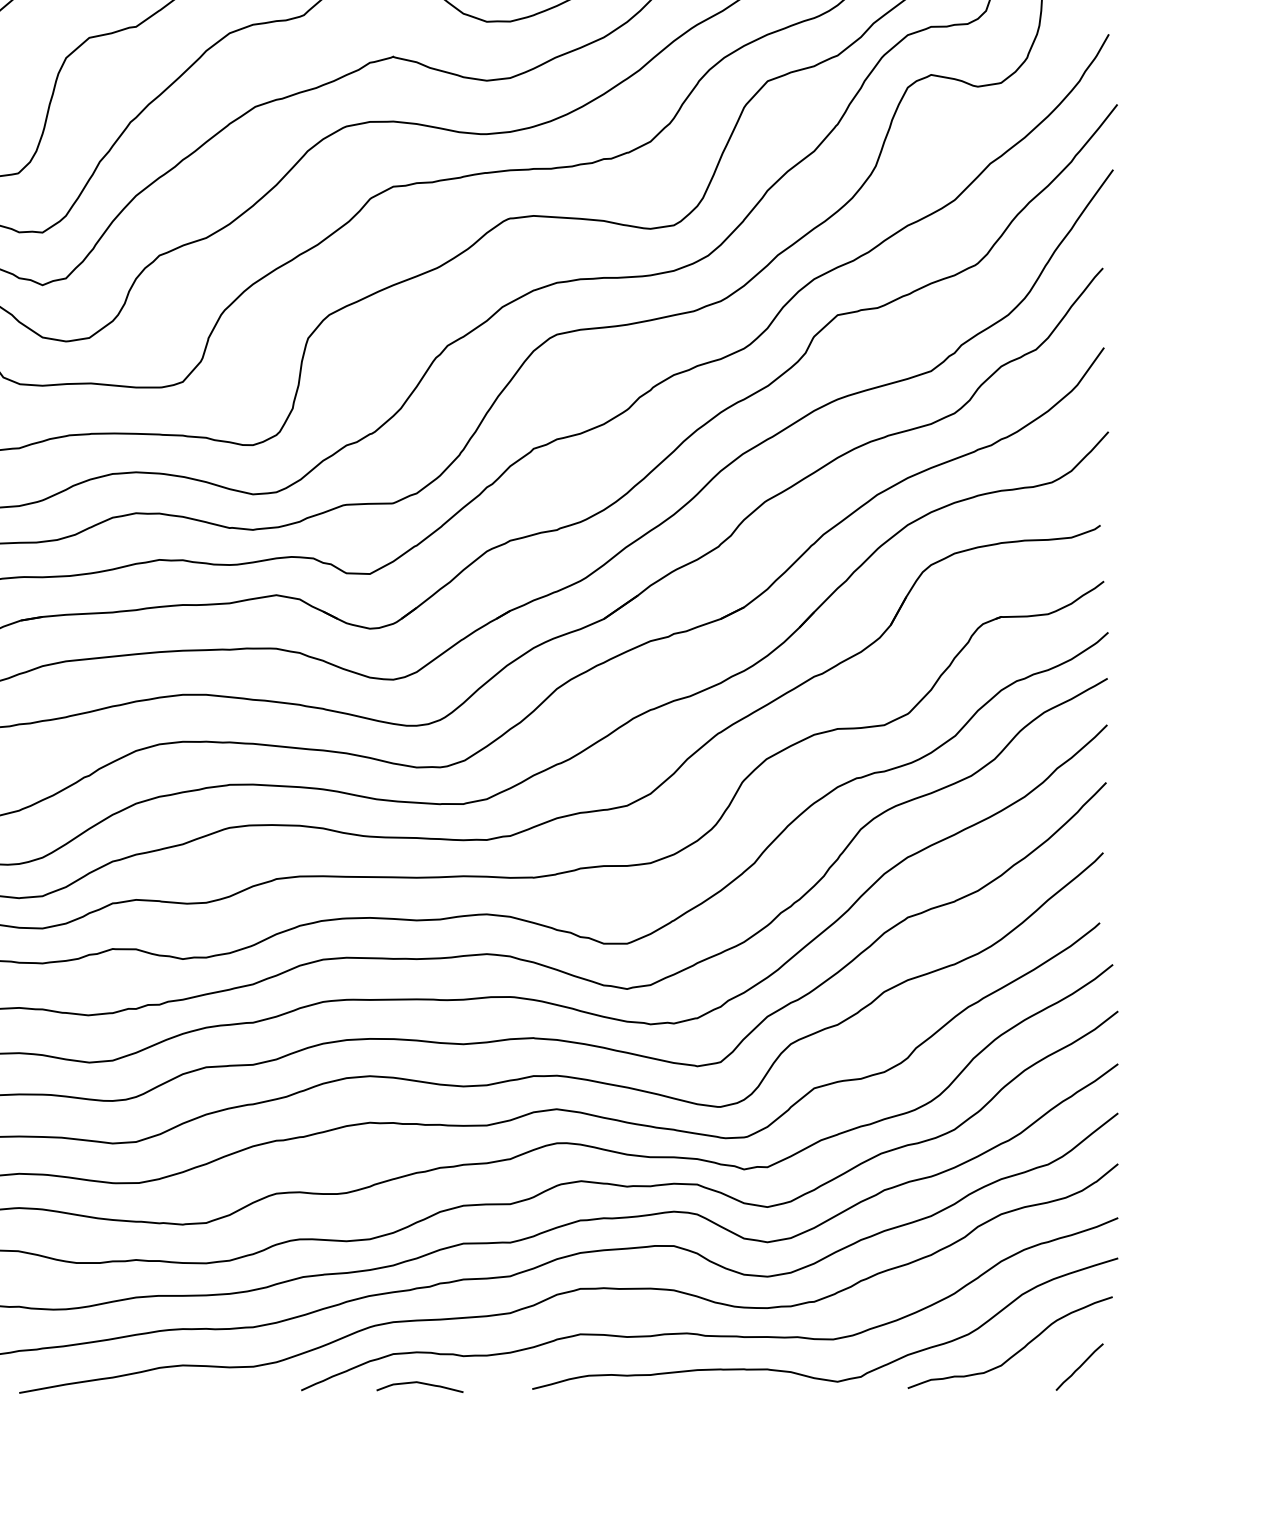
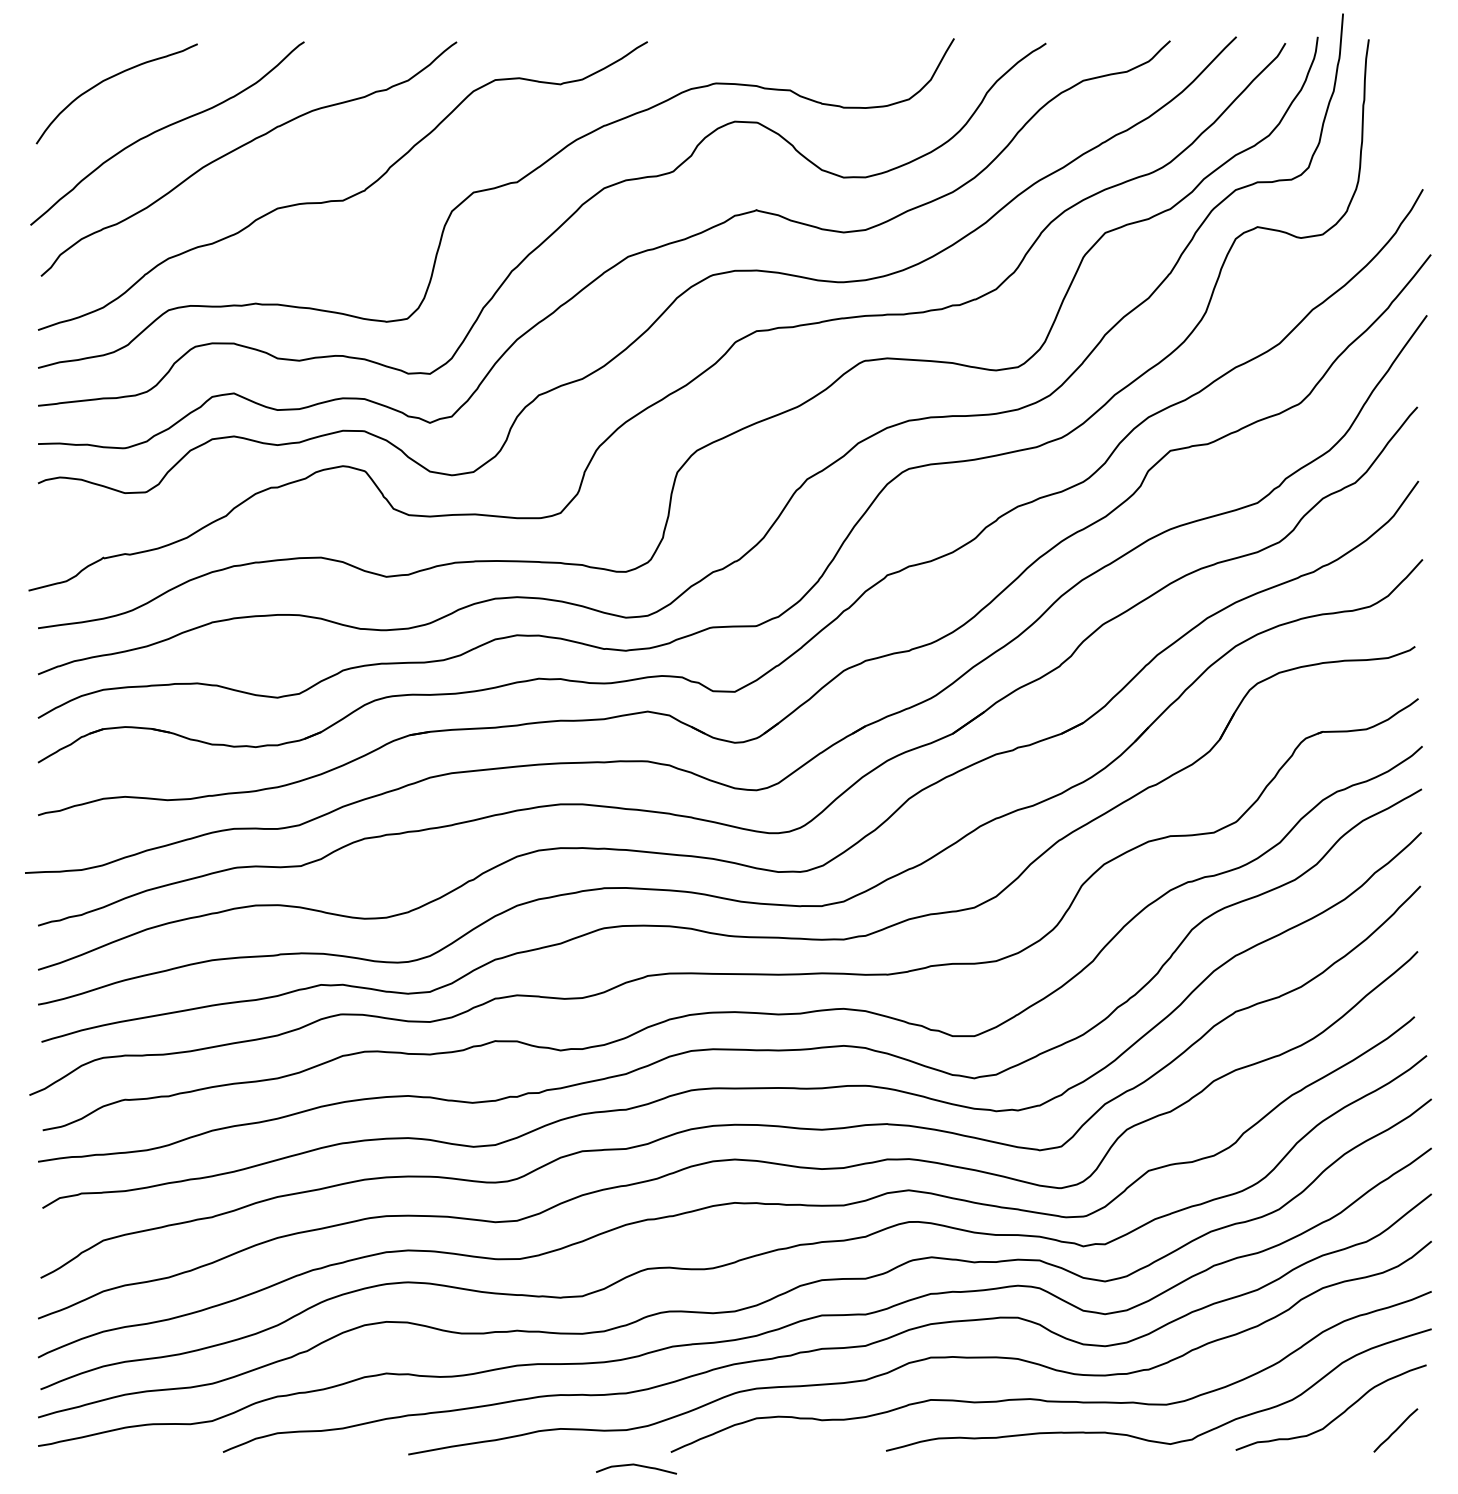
curve: (421, 1384) -> (637, 1466), moved

